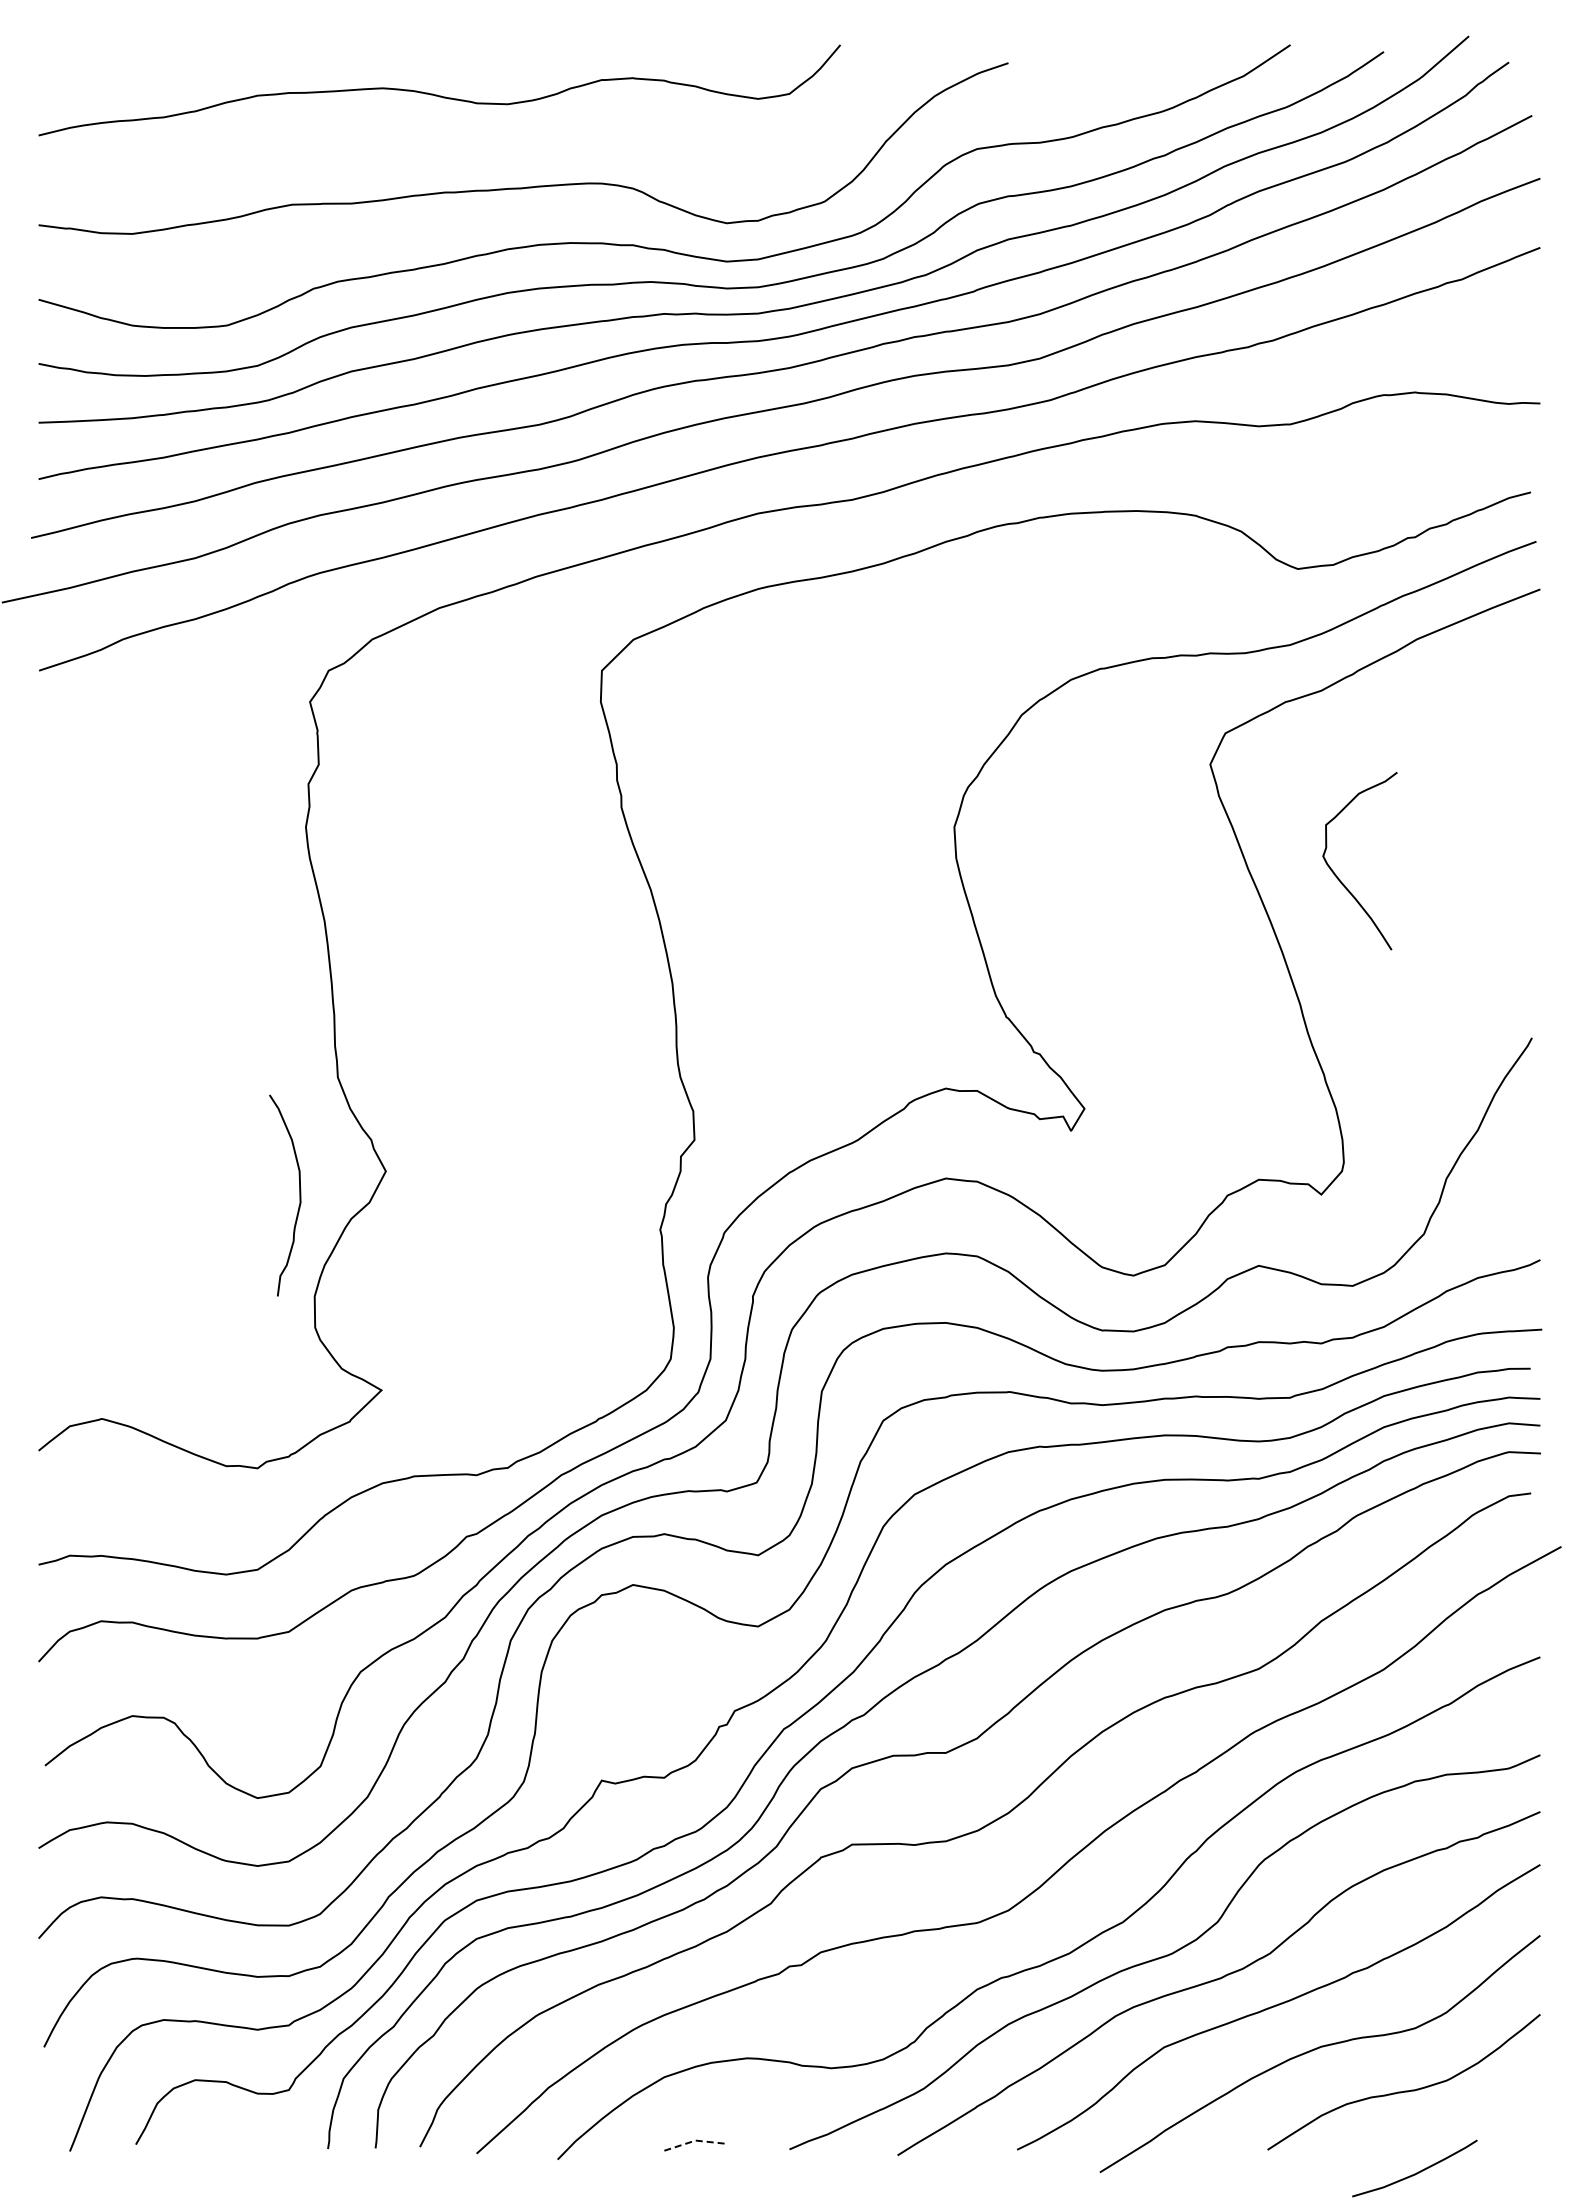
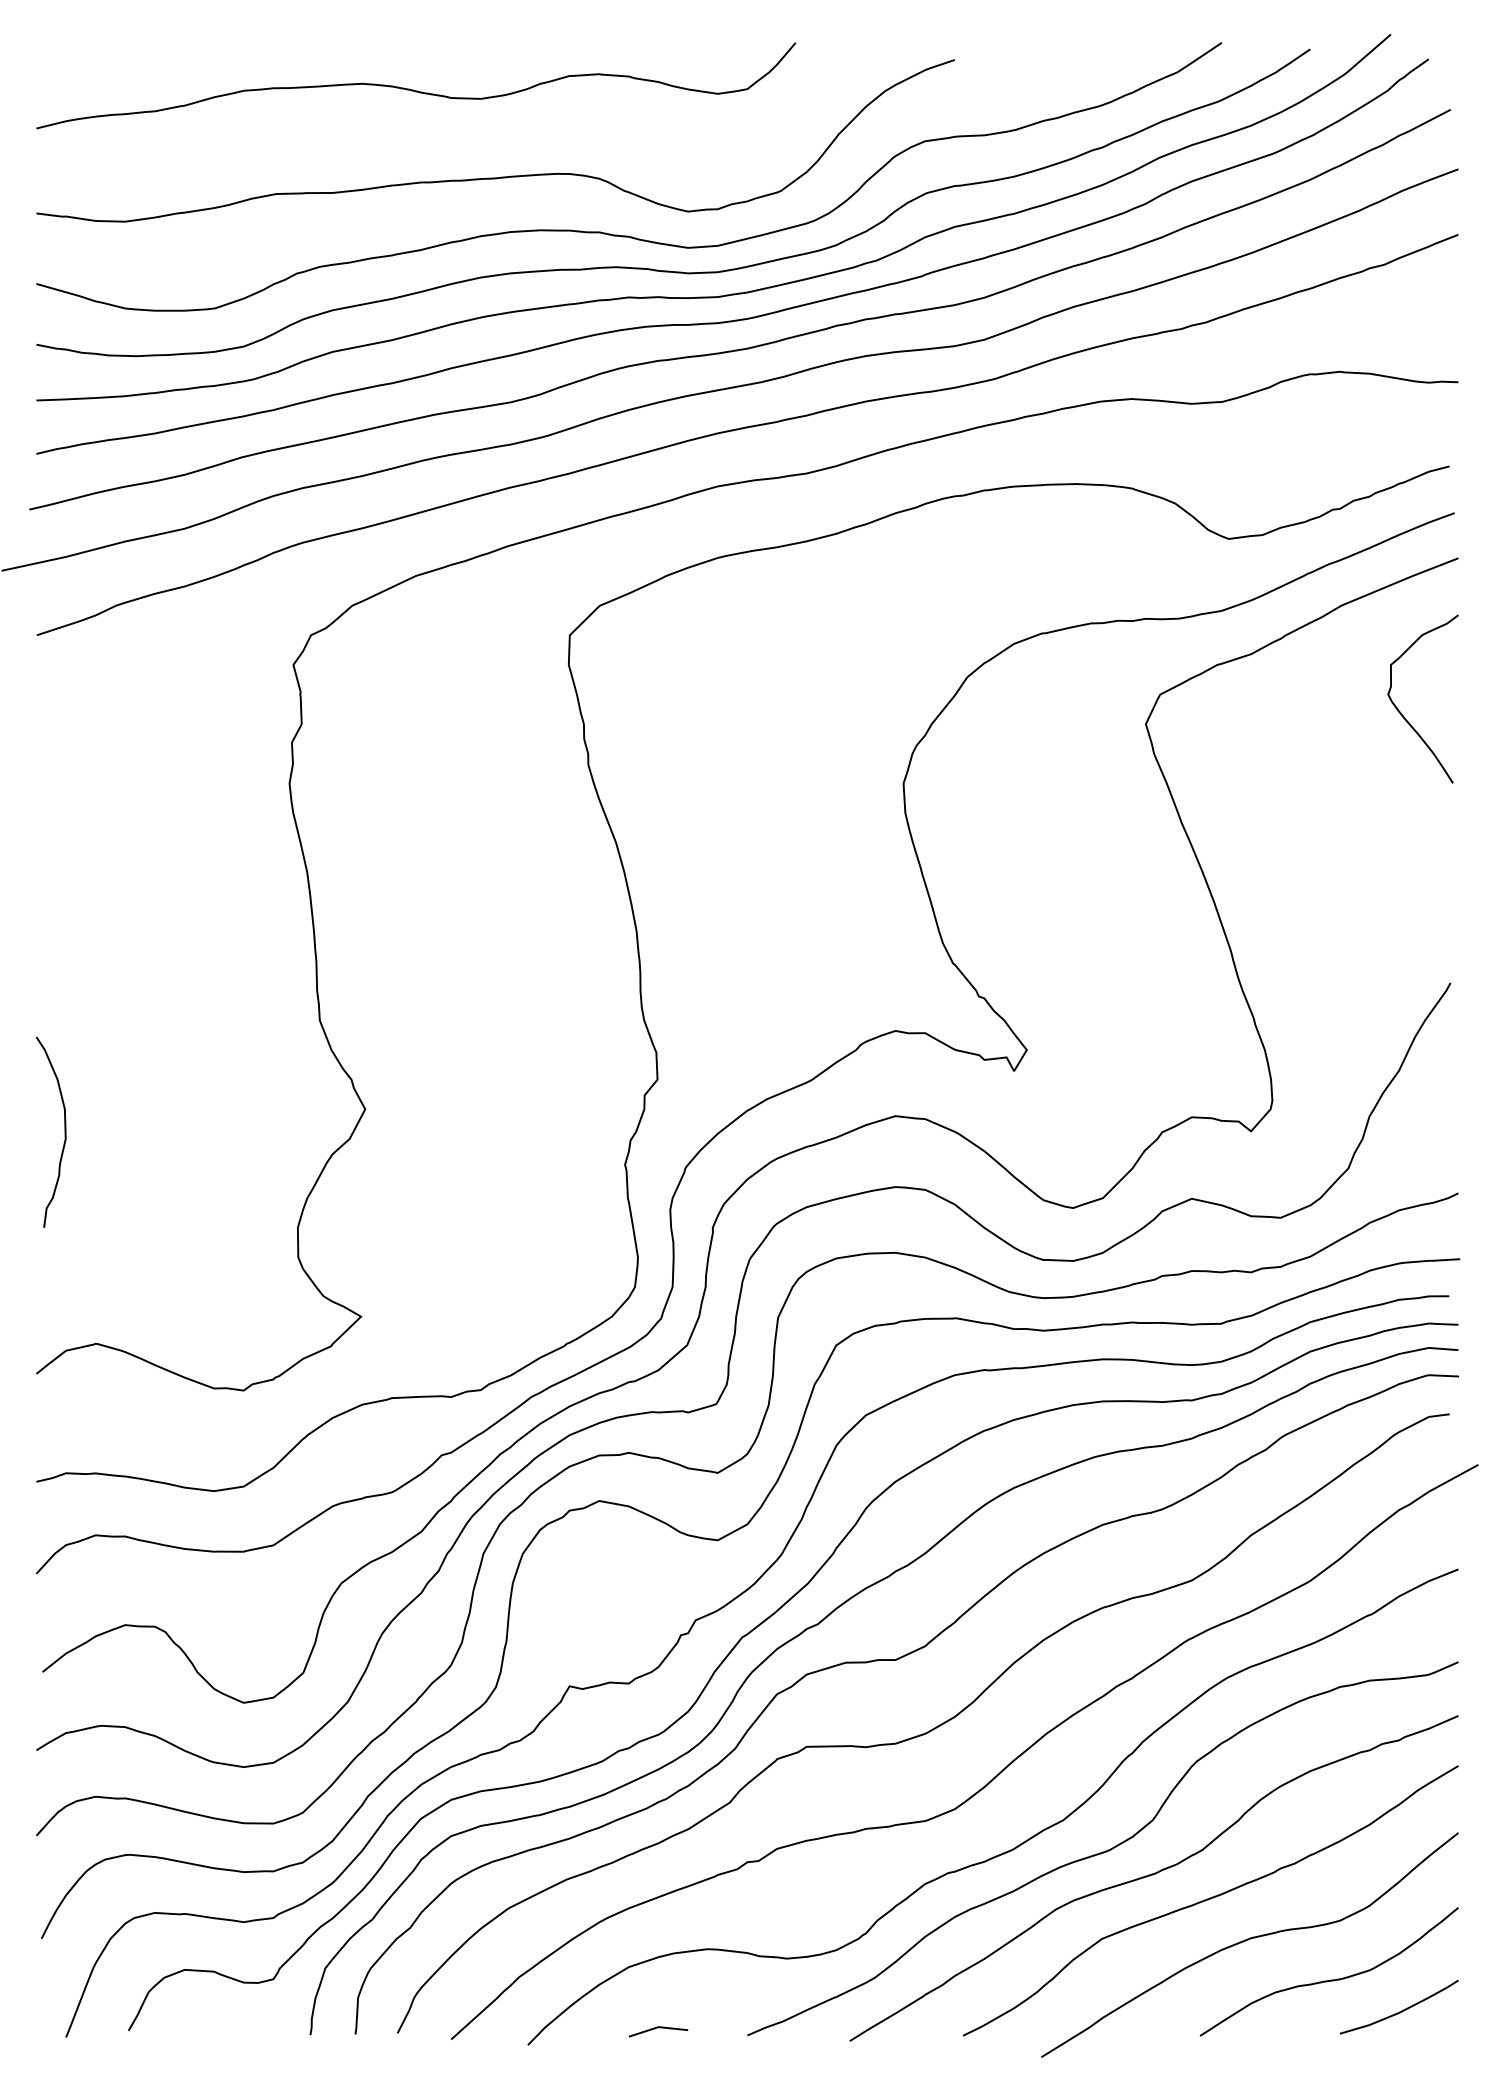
curve: (1339, 878) -> (1403, 715), moved
curve: (299, 1195) -> (64, 1132), moved
line: (695, 2140) -> (658, 2027), dashed -> solid
curve: (1416, 2172) -> (1400, 2010), moved

